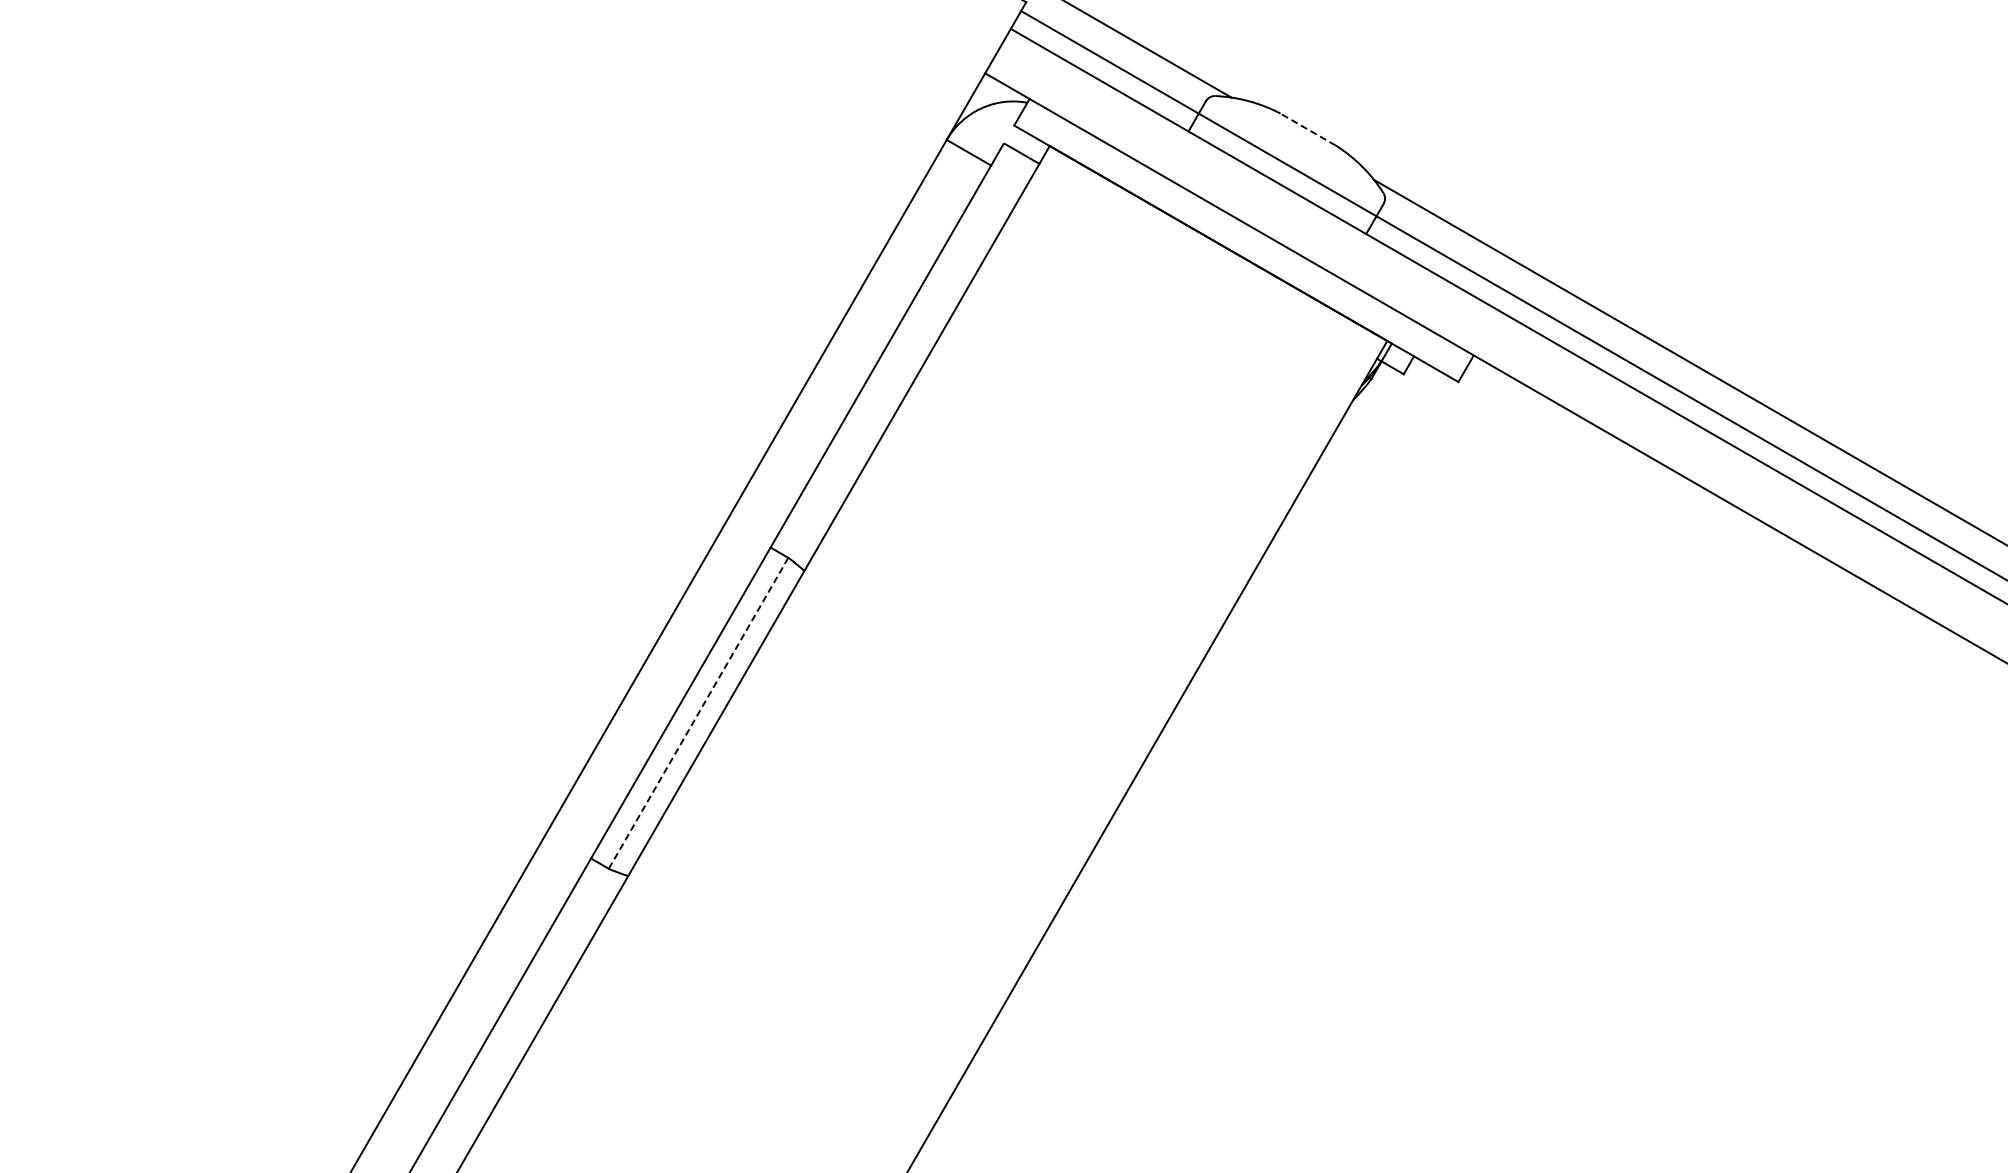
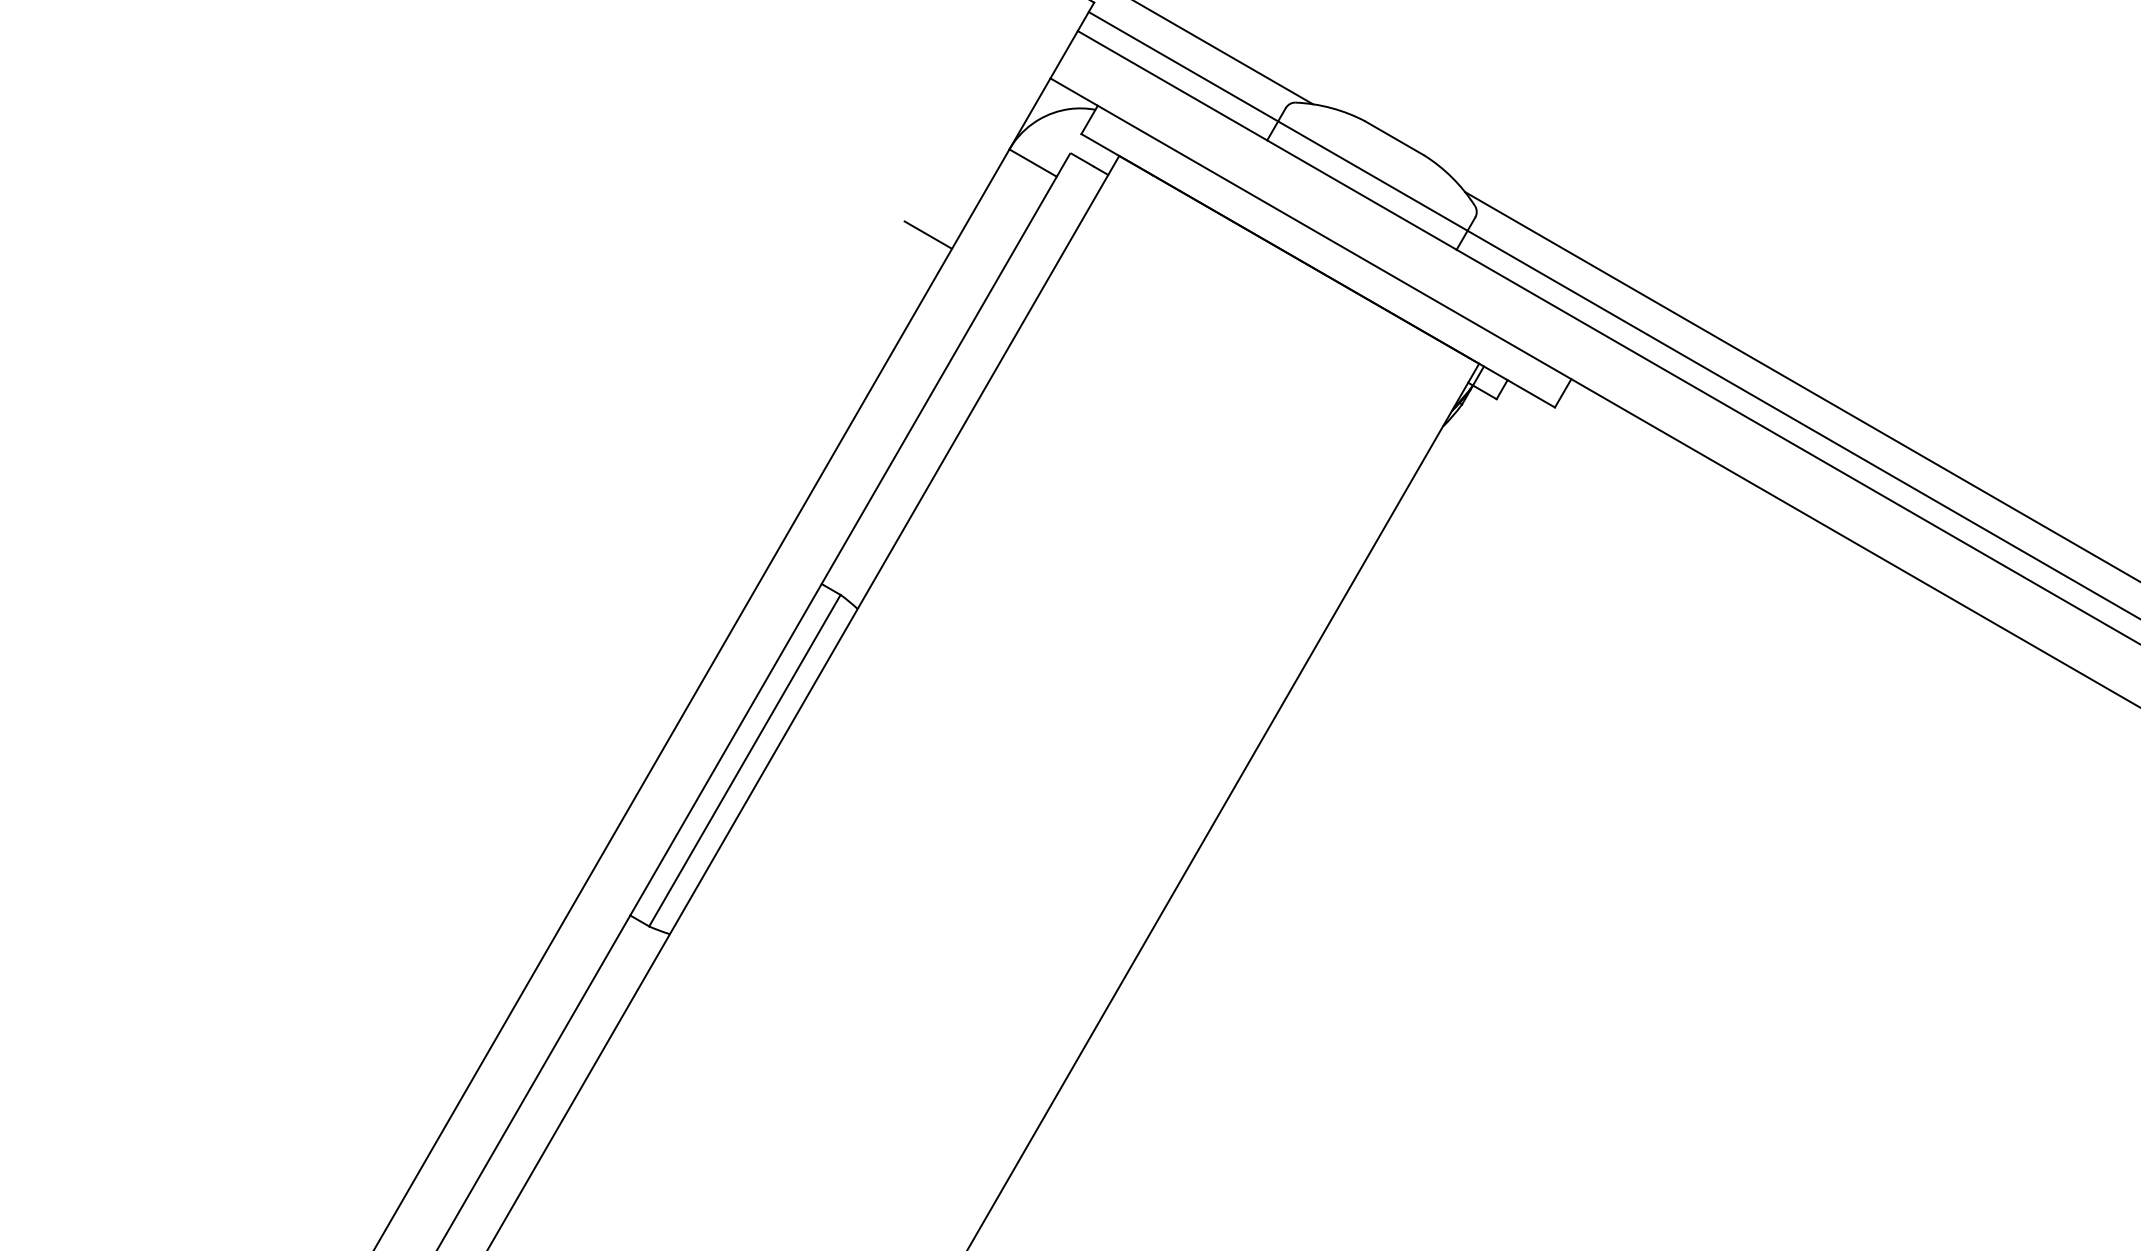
line: (1308, 129) -> (1395, 138), dashed -> solid
line: (870, 220) -> (928, 235), added
line: (698, 713) -> (744, 760), dashed -> solid

